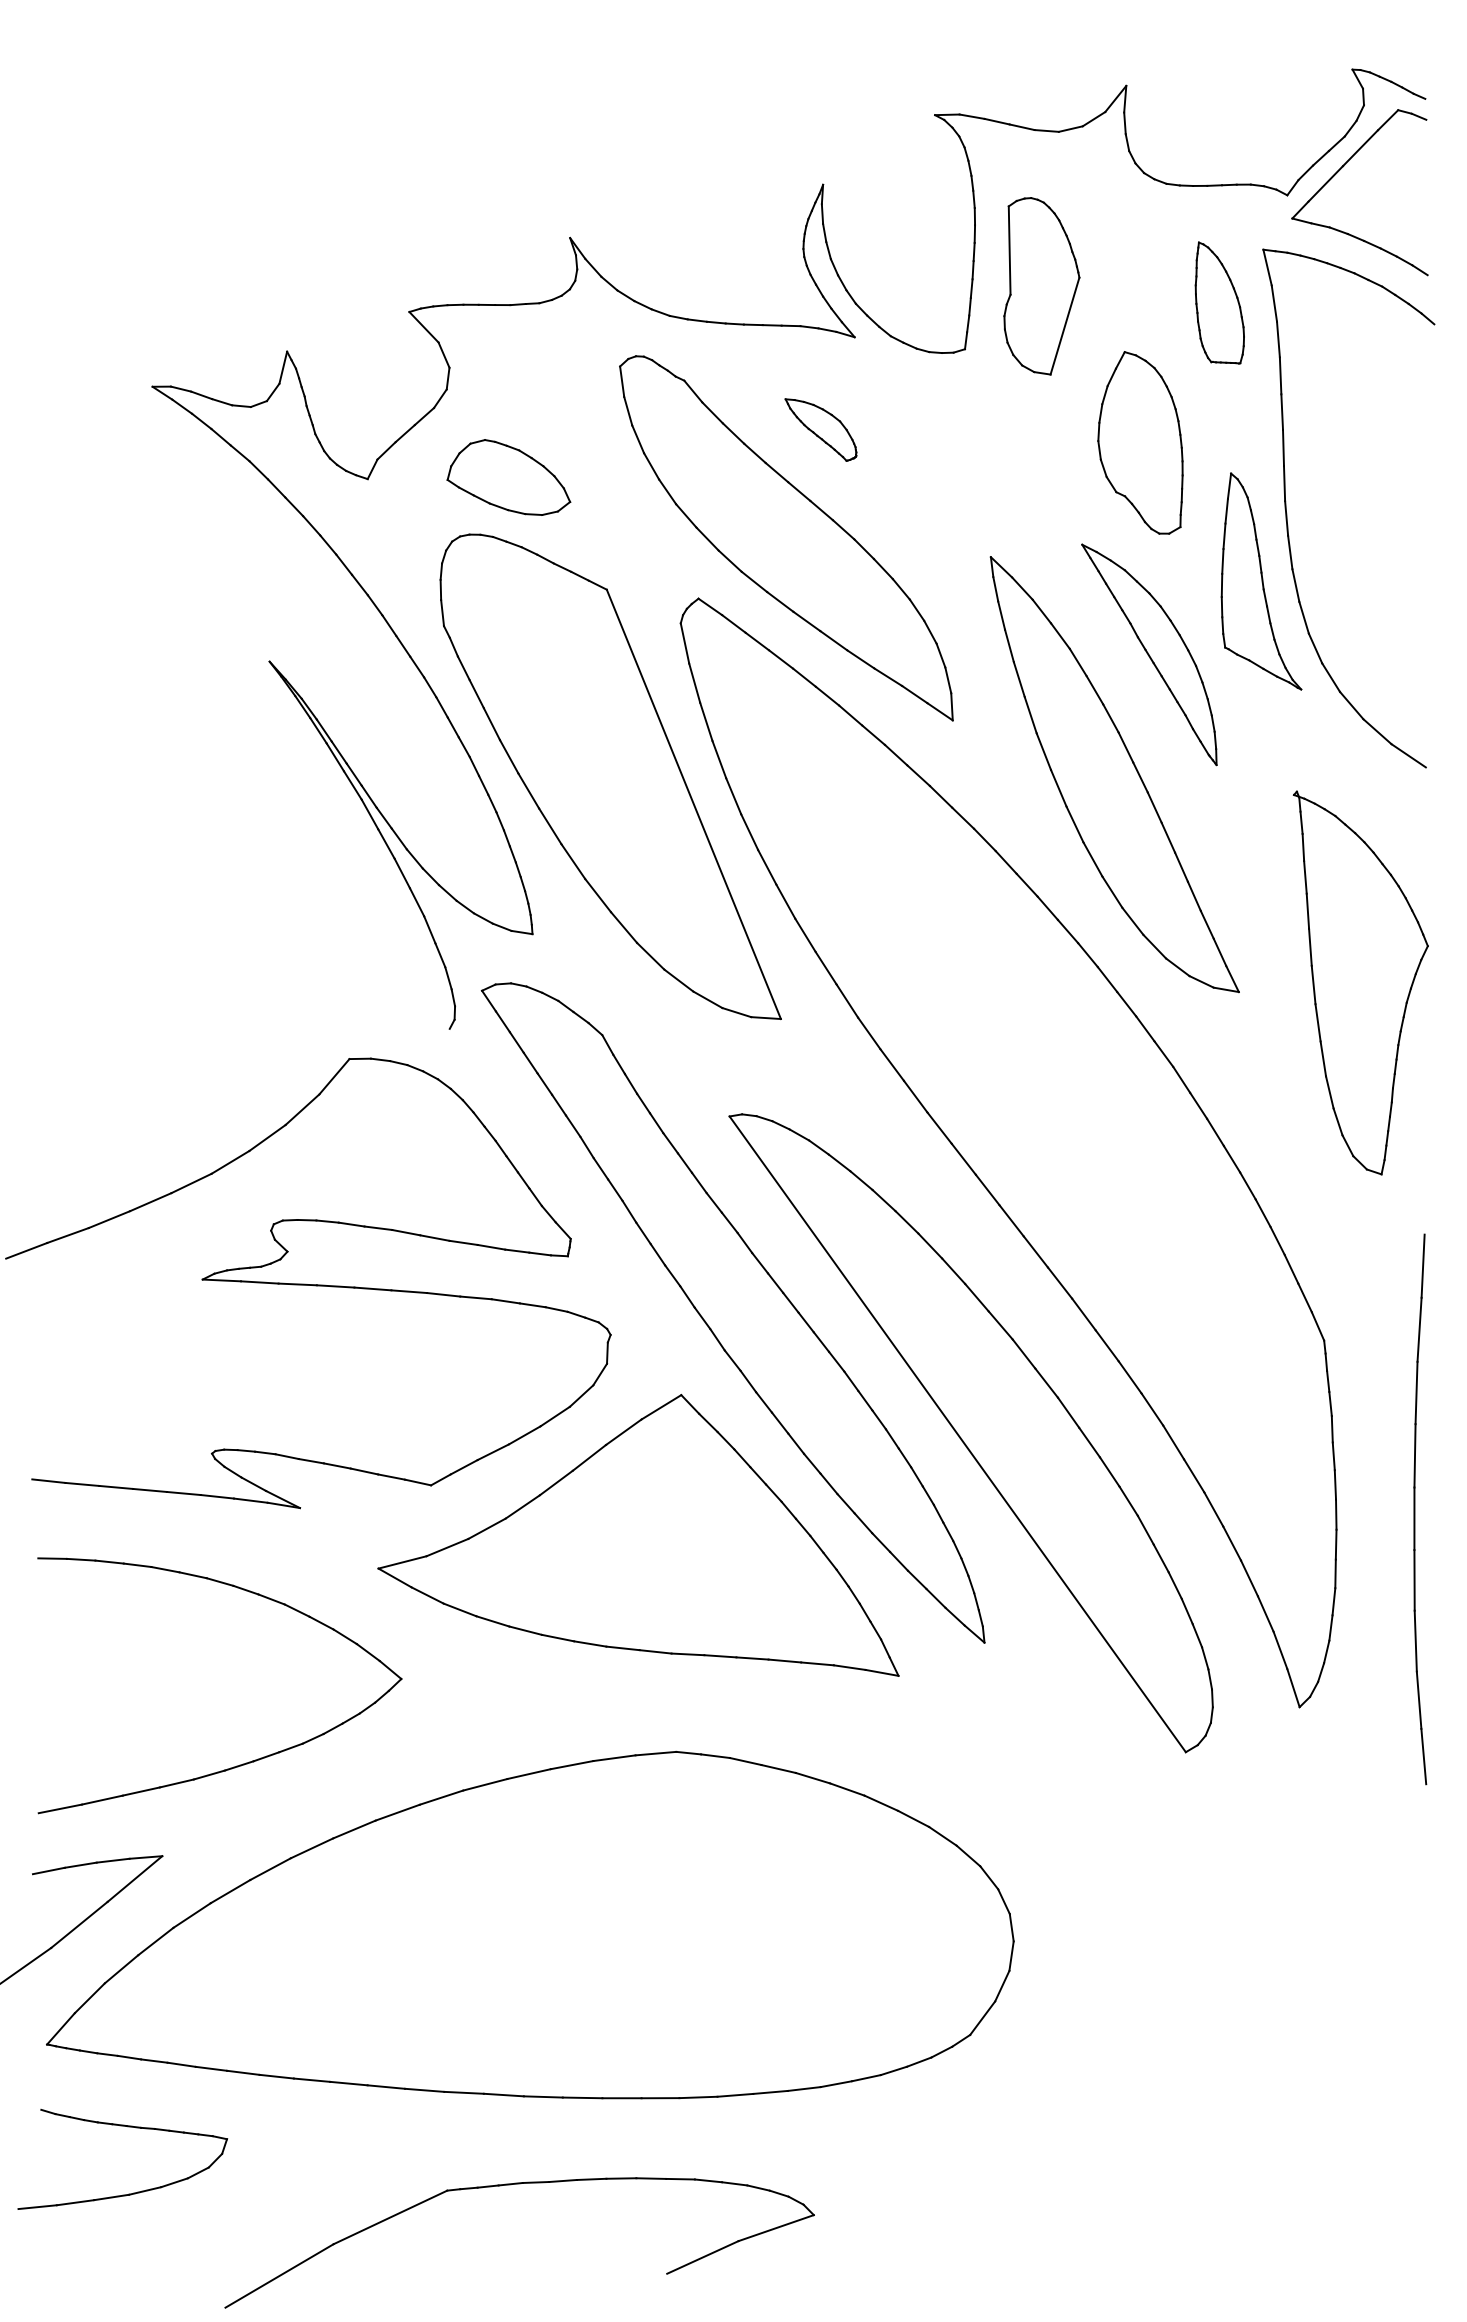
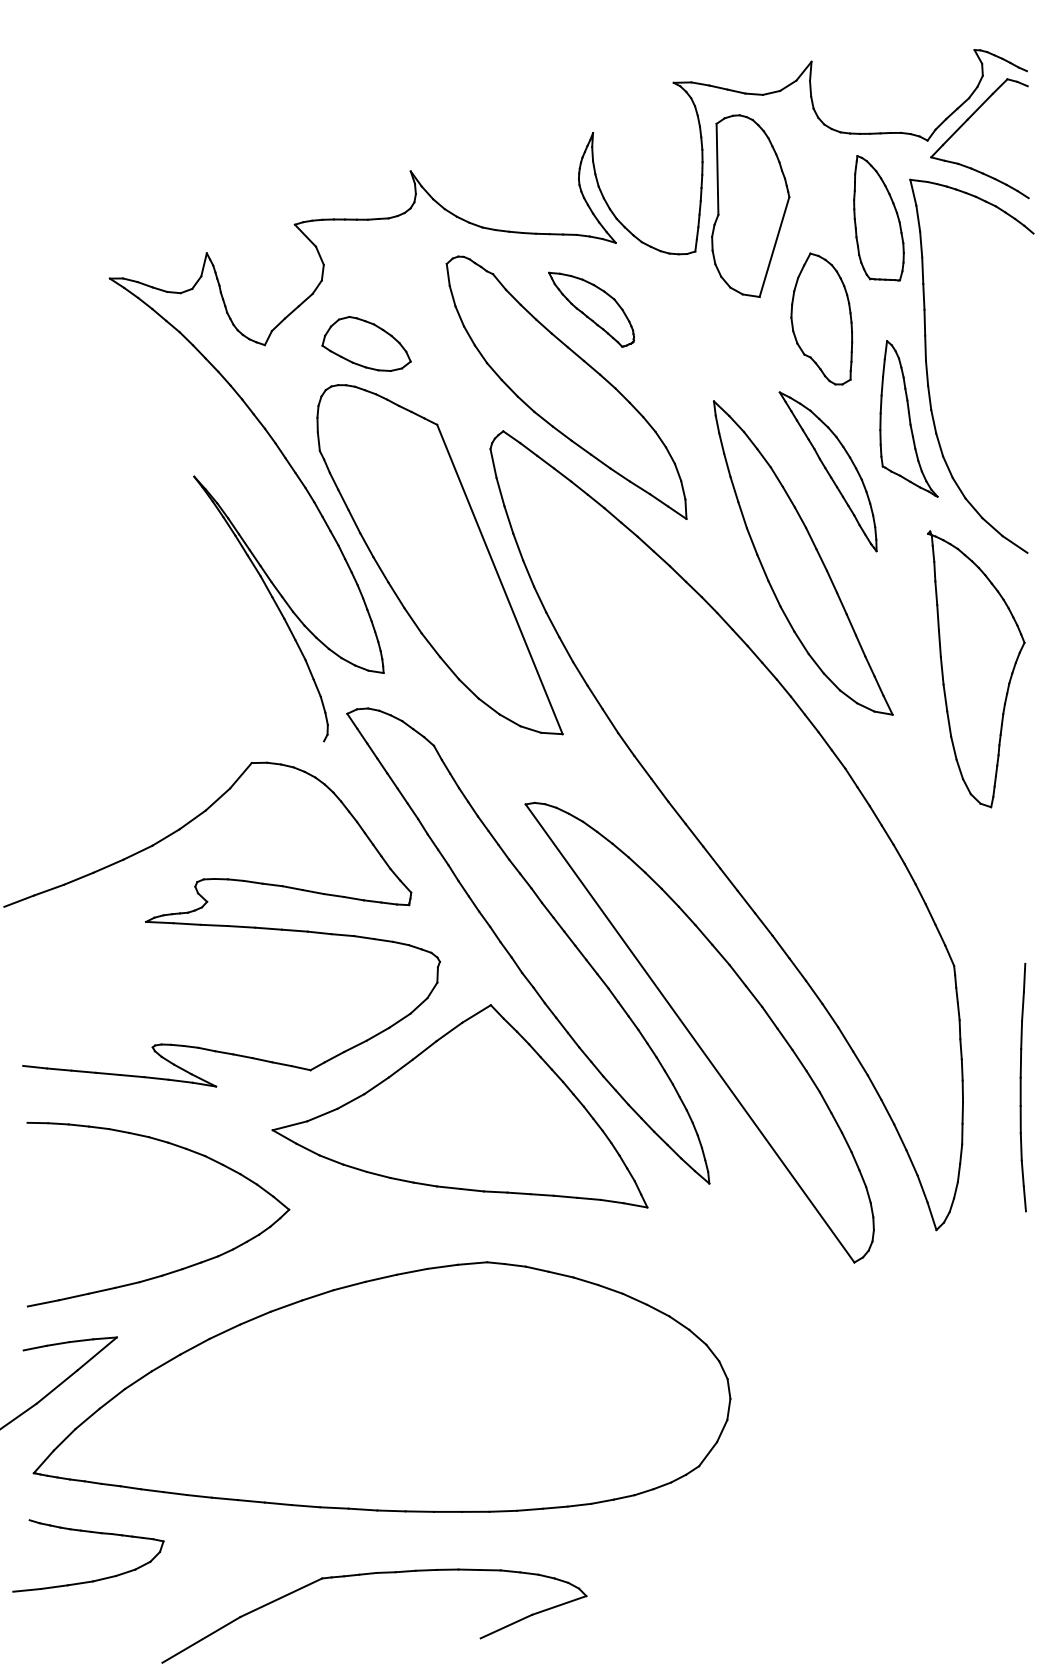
part: (1041, 286) -> (750, 206), size x1.43
part: (1219, 302) -> (878, 217), size x1.43
part: (820, 429) -> (591, 309), size x1.67
part: (1360, 982) -> (975, 668), moved
part: (1419, 1509) -> (1022, 1087), size x0.62

